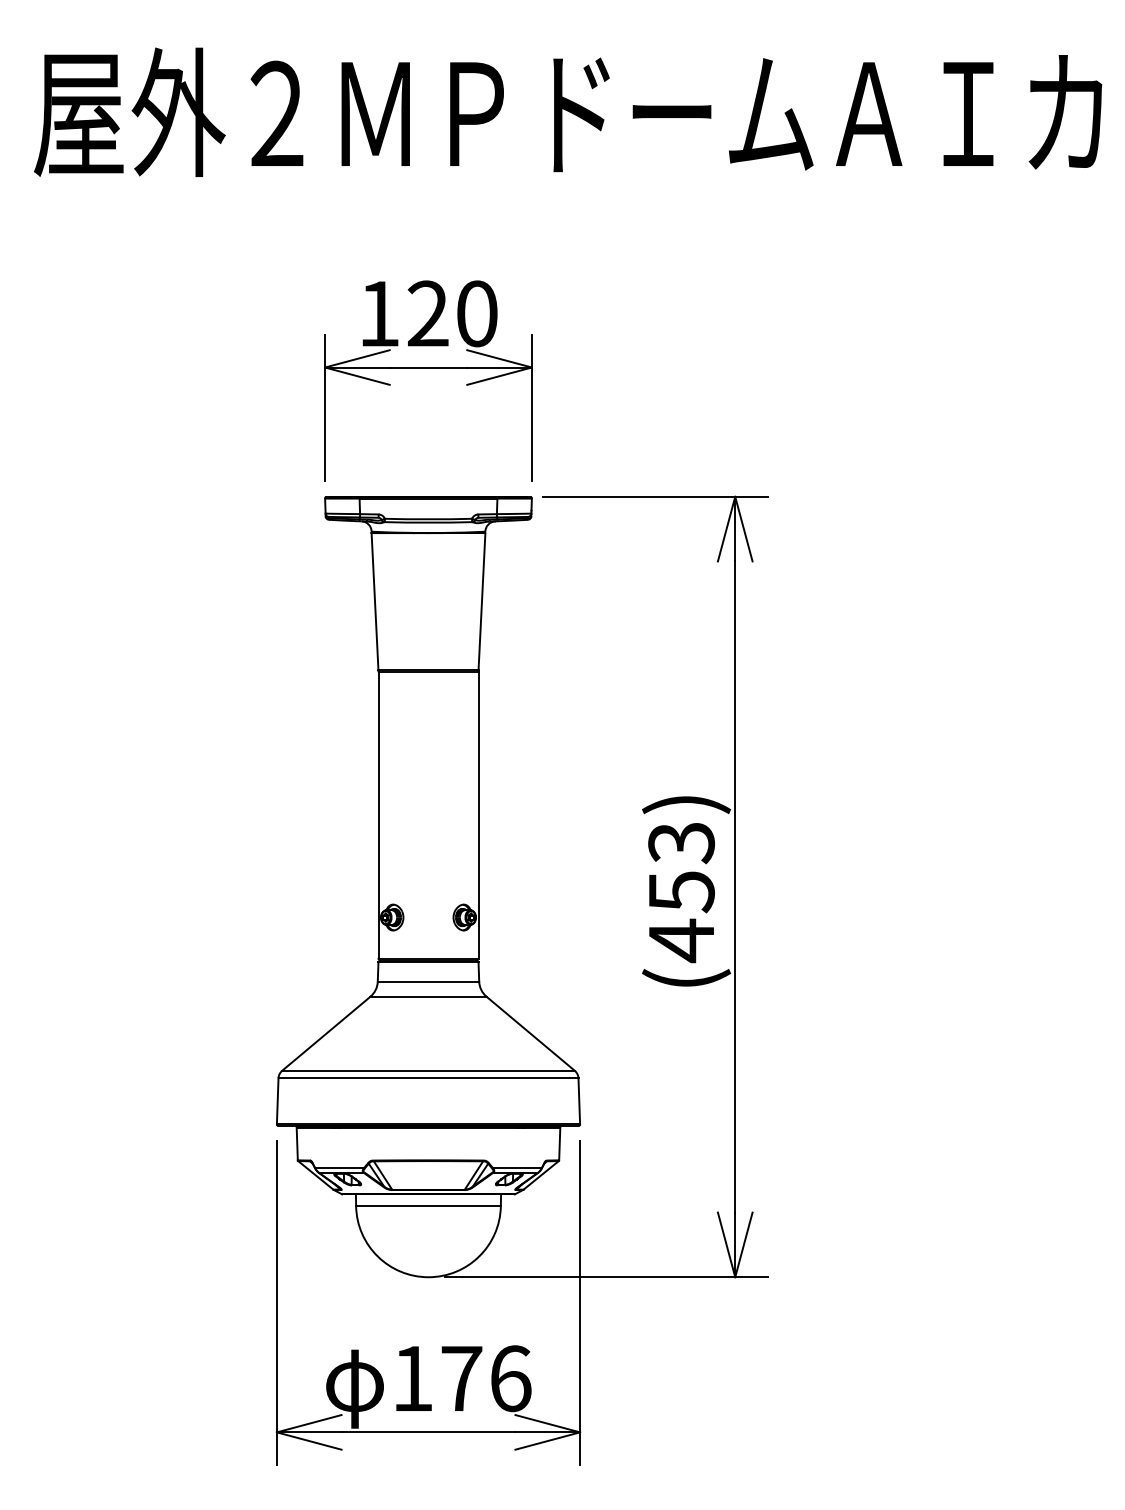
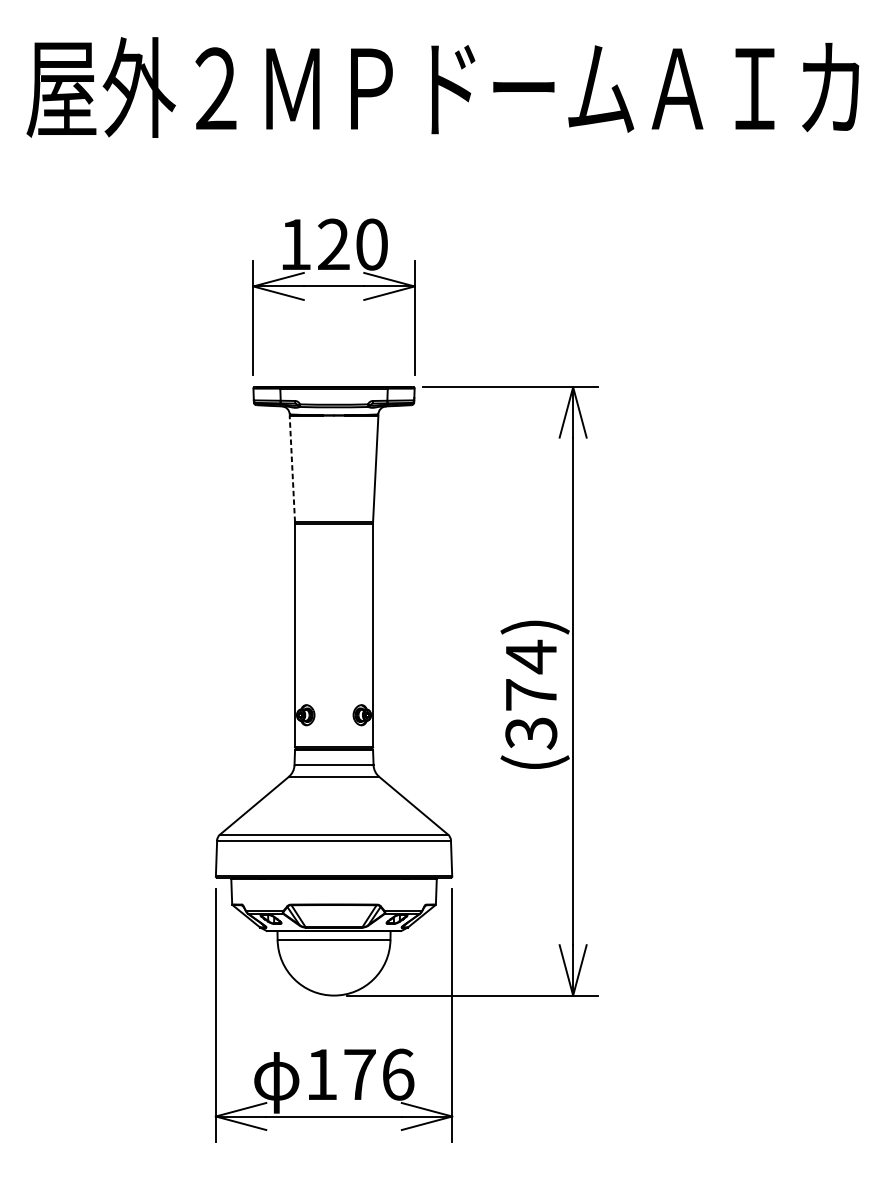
line: (374, 600) -> (291, 468), solid -> dashed
text: (681, 891) -> (531, 694), (453) -> (374)

